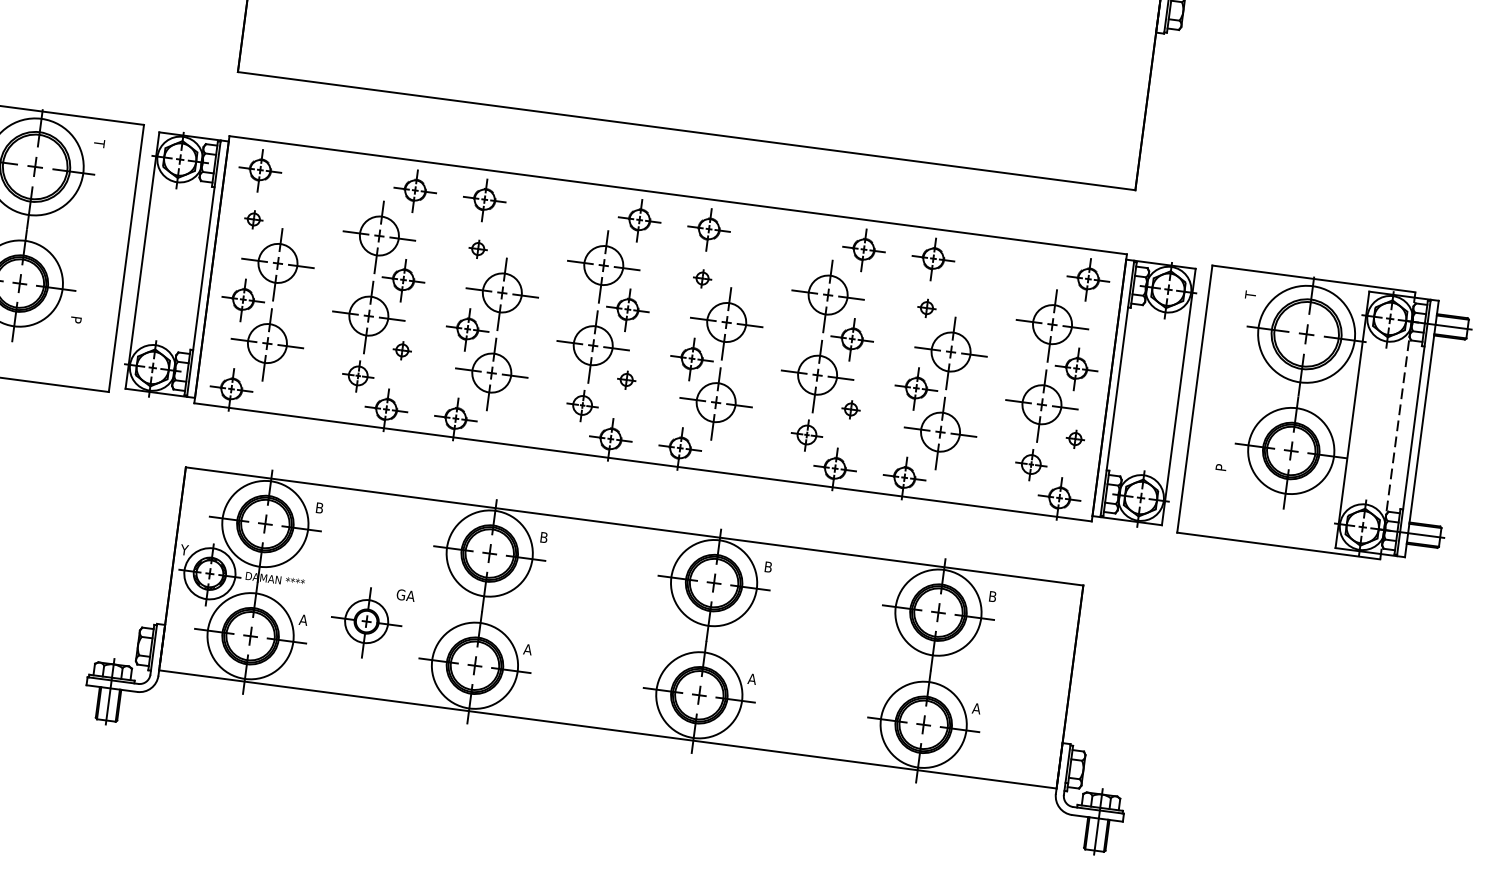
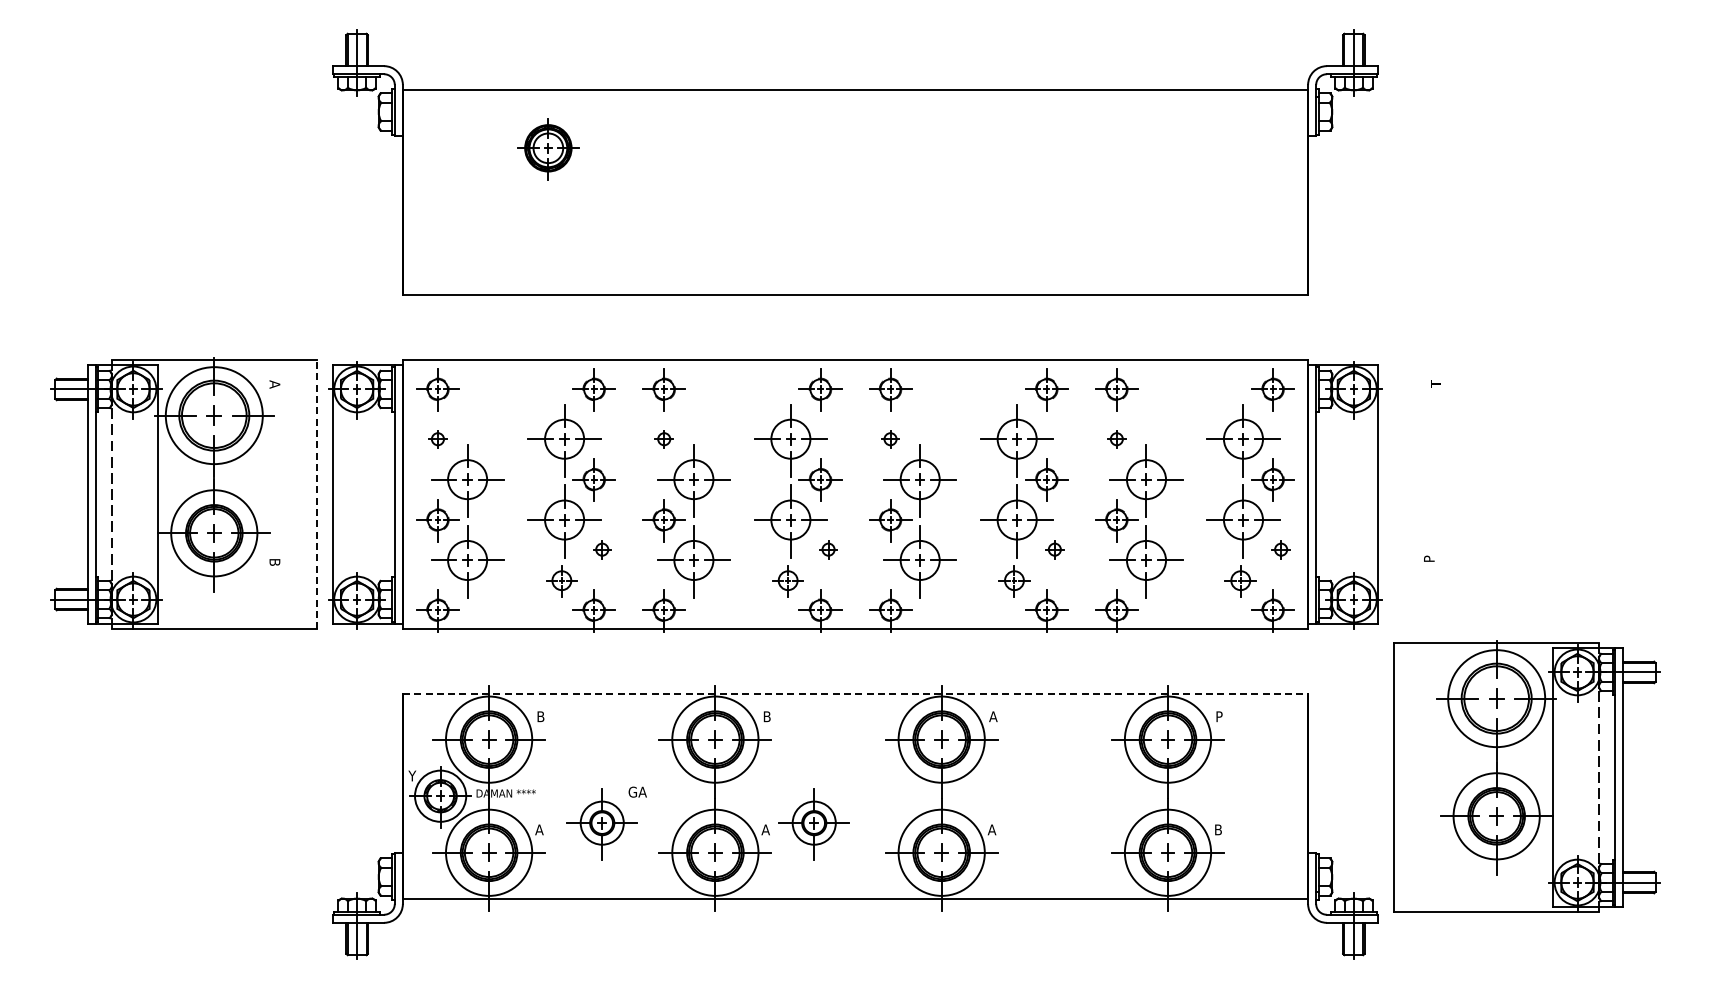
text: (98, 143) -> (274, 384), T -> A
line: (126, 258) -> (316, 494), solid -> dashed
text: (75, 320) -> (274, 562), P -> B
part: (1326, 415) -> (1526, 776), moved
line: (634, 526) -> (855, 693), solid -> dashed
text: (768, 566) -> (993, 716), B -> A
text: (993, 596) -> (1220, 716), B -> P
part: (575, 650) -> (813, 824), added
text: (976, 708) -> (1218, 829), A -> B

